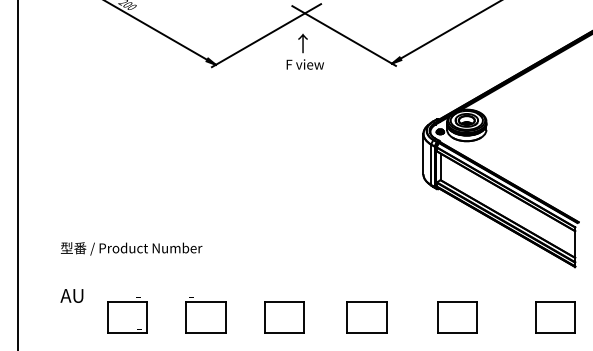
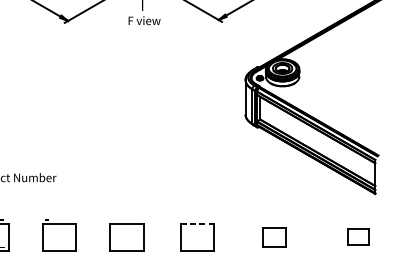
line: (367, 301) -> (197, 223), solid -> dashed
part: (457, 317) -> (274, 237), size x0.7
part: (555, 317) -> (358, 237), size x0.6

